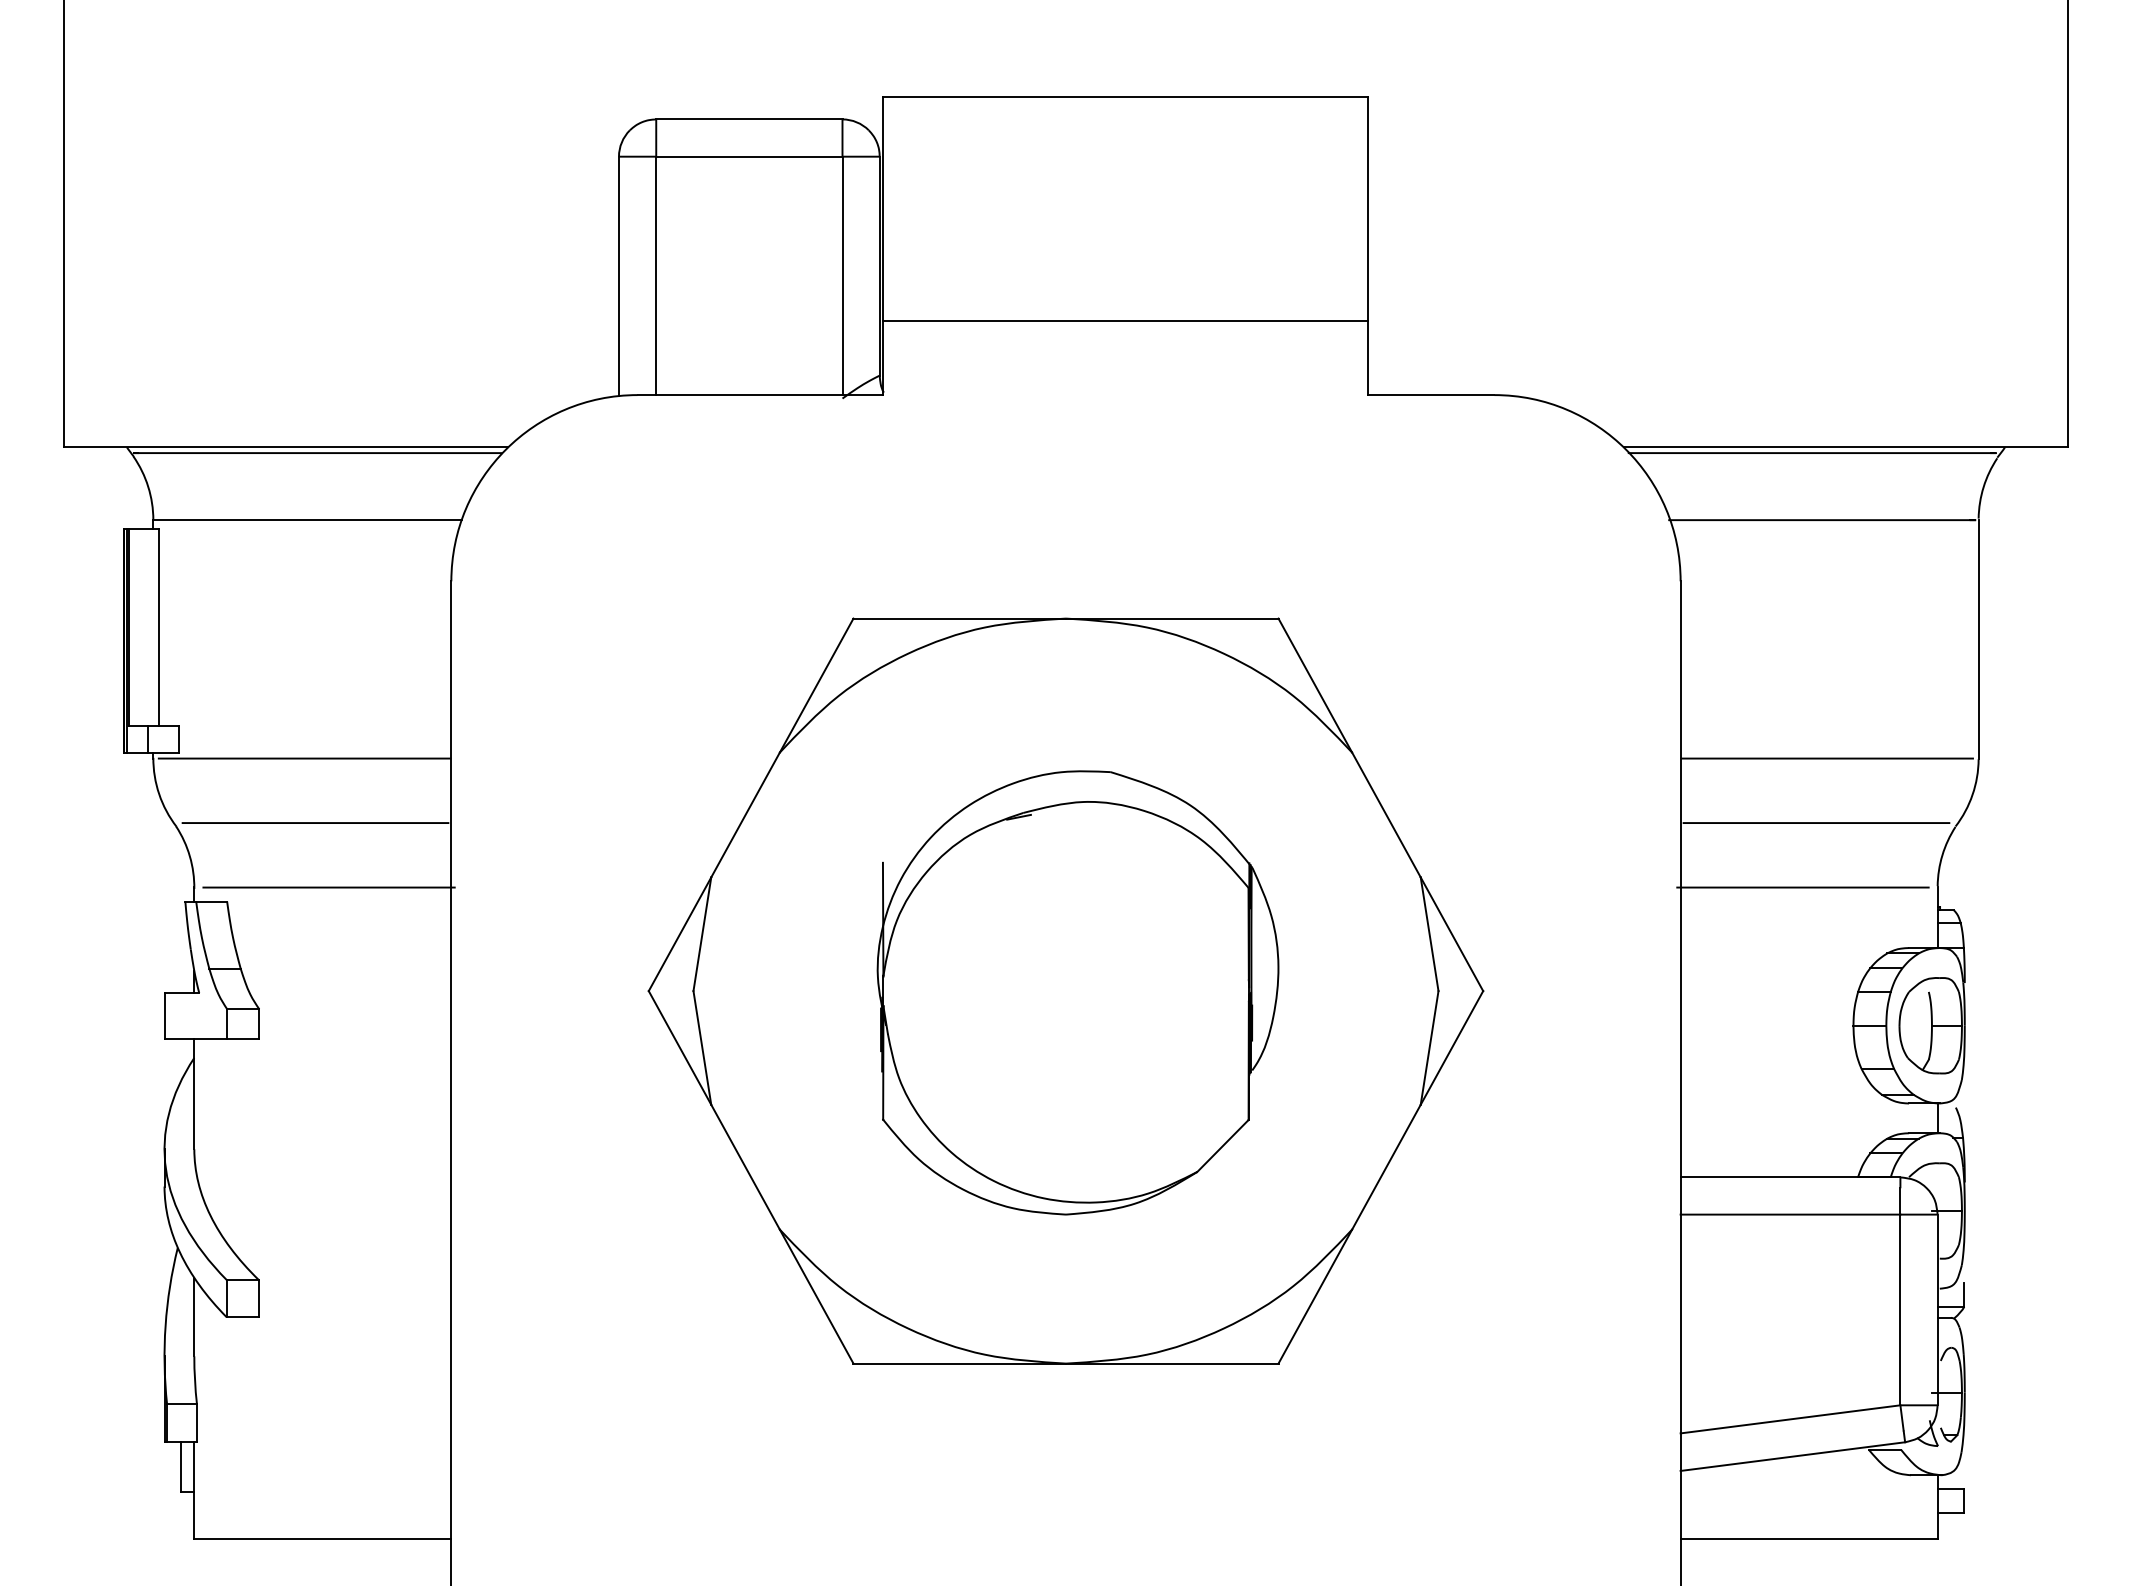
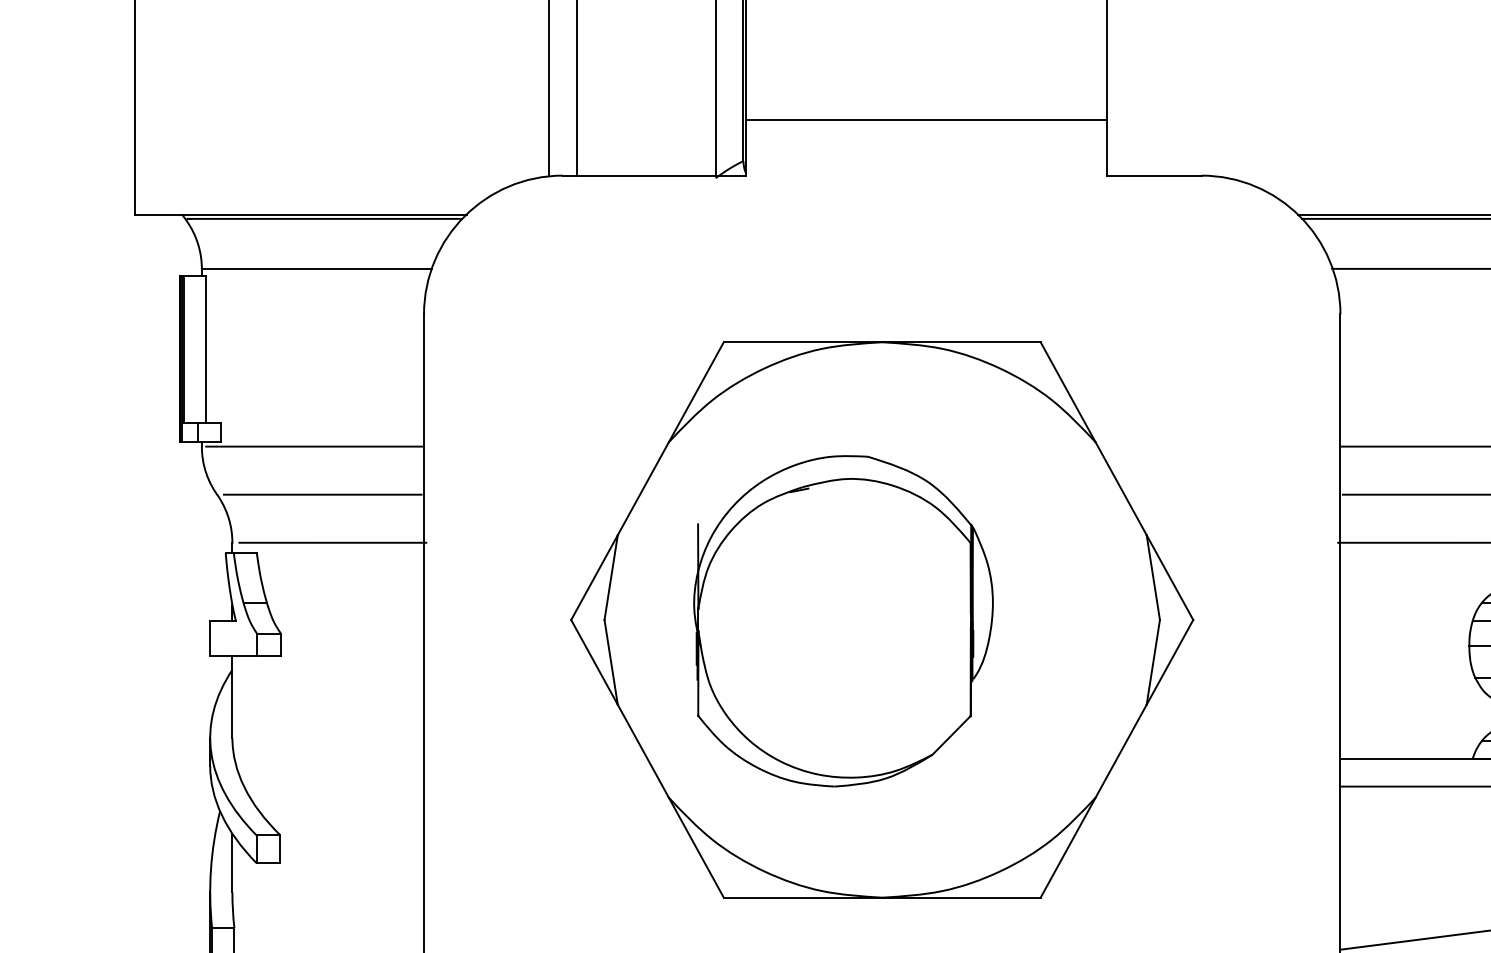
part: (1077, 992) -> (843, 621), moved

